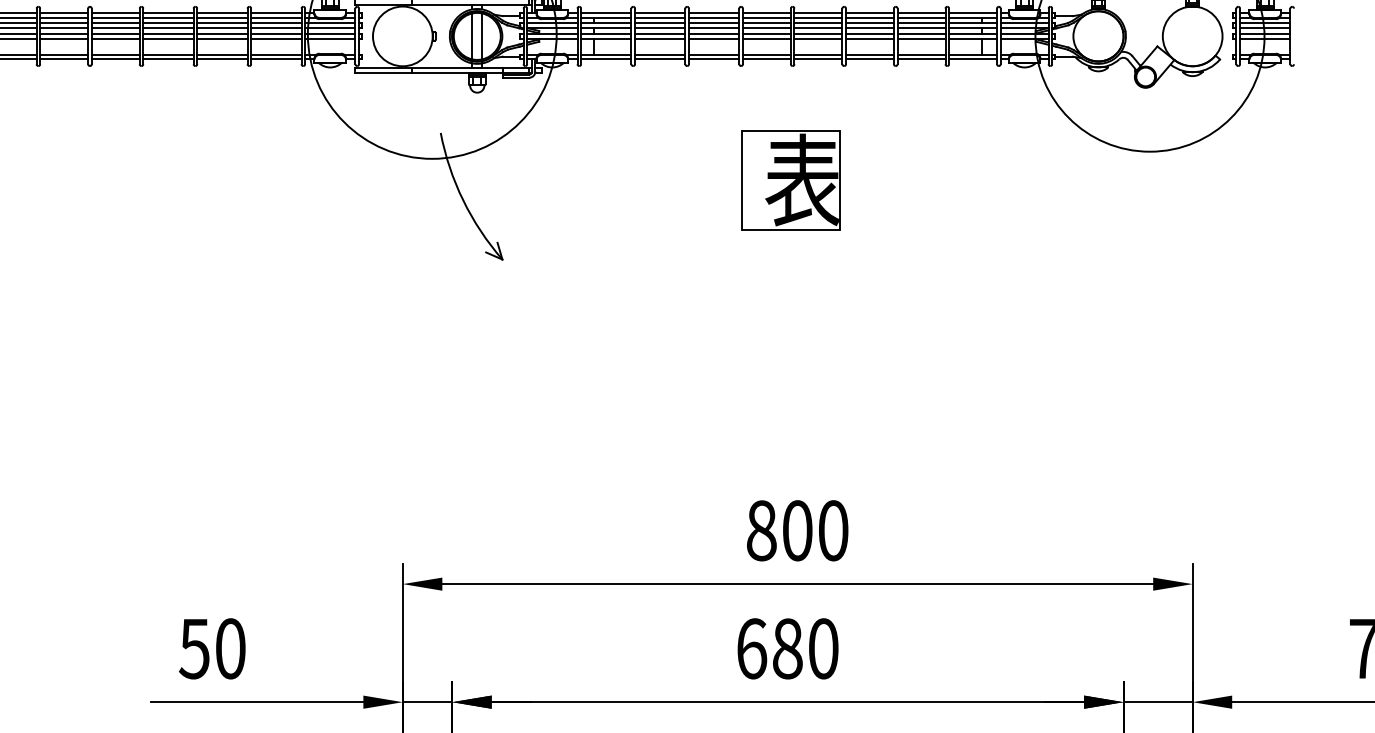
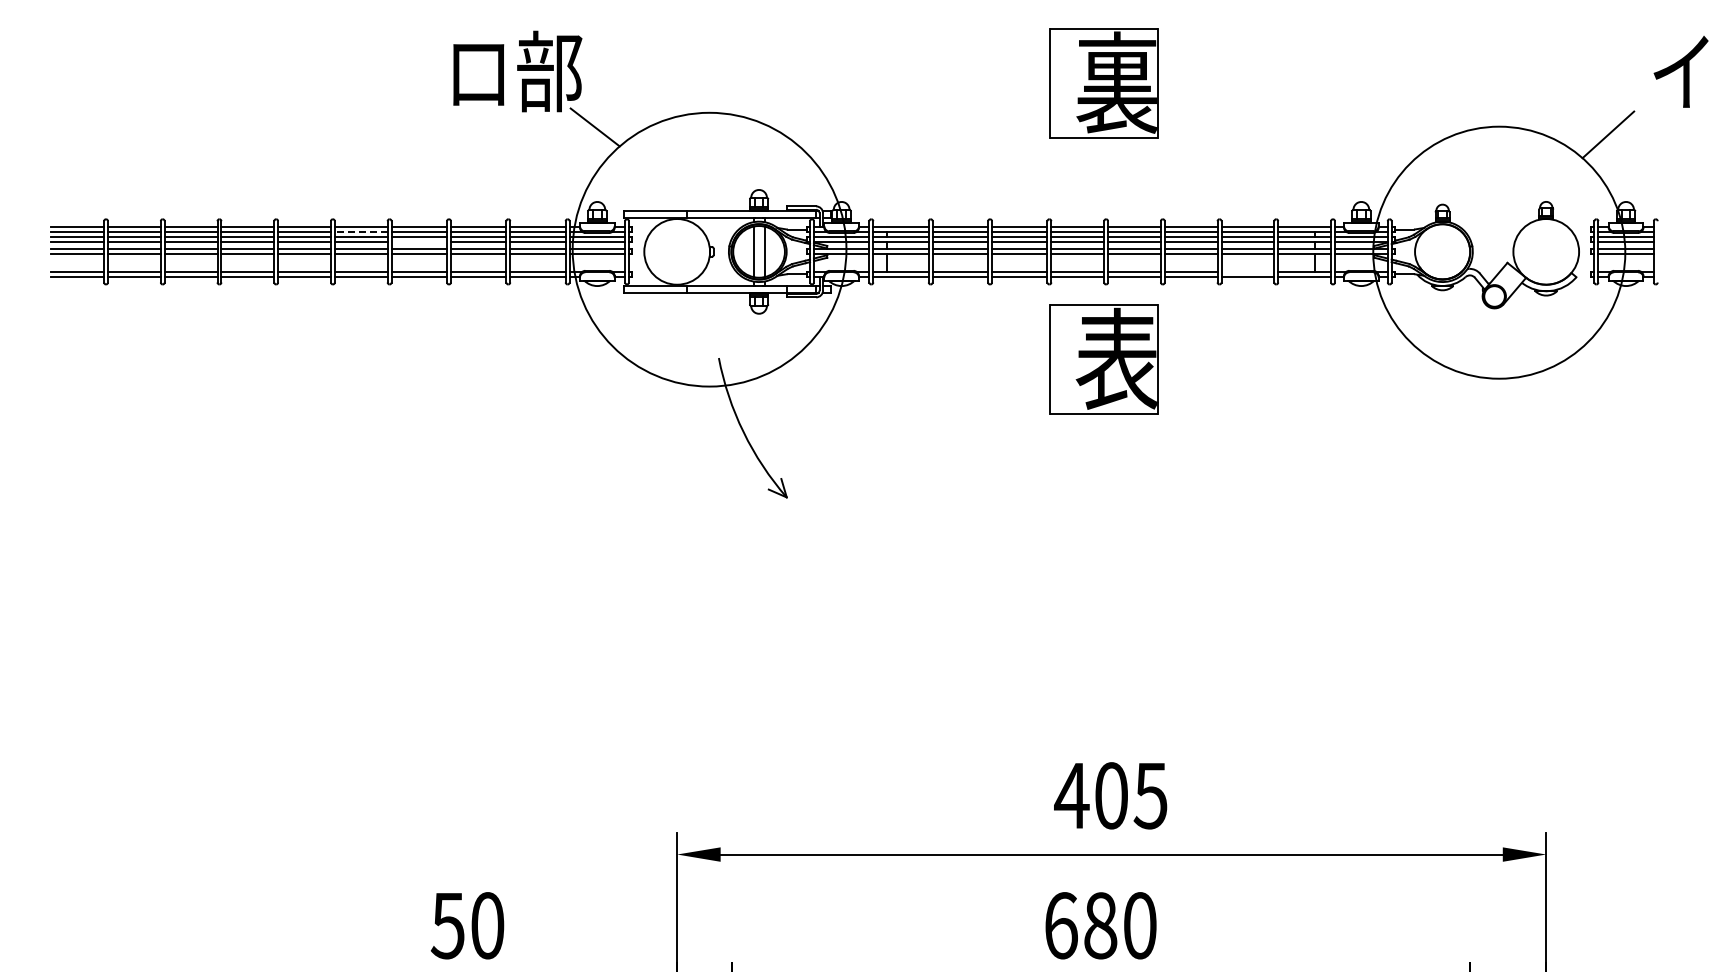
line: (115, 17) -> (360, 231), solid -> dashed
line: (168, 27) -> (419, 242), removed
line: (921, 55) -> (1247, 272), removed
part: (790, 180) -> (1103, 359), moved
text: (796, 530) -> (1110, 795), 800 -> 405

